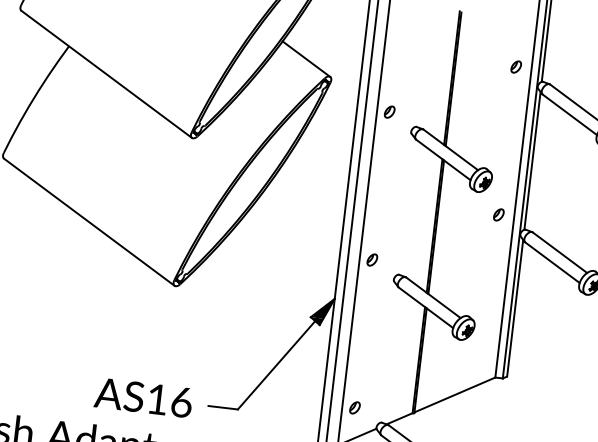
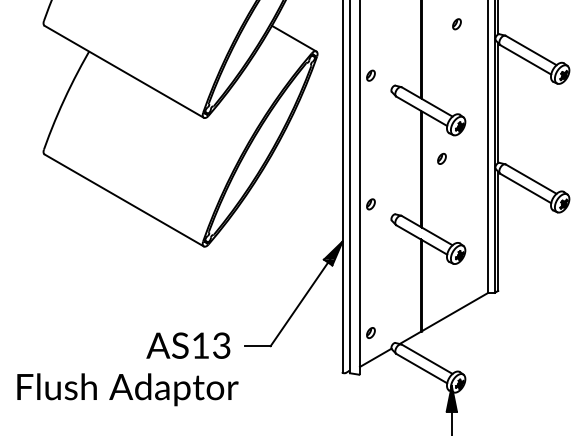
part: (515, 67) -> (456, 24), moved
part: (498, 214) -> (441, 158), moved
text: (181, 402) -> (221, 345), AS16 -> AS13

